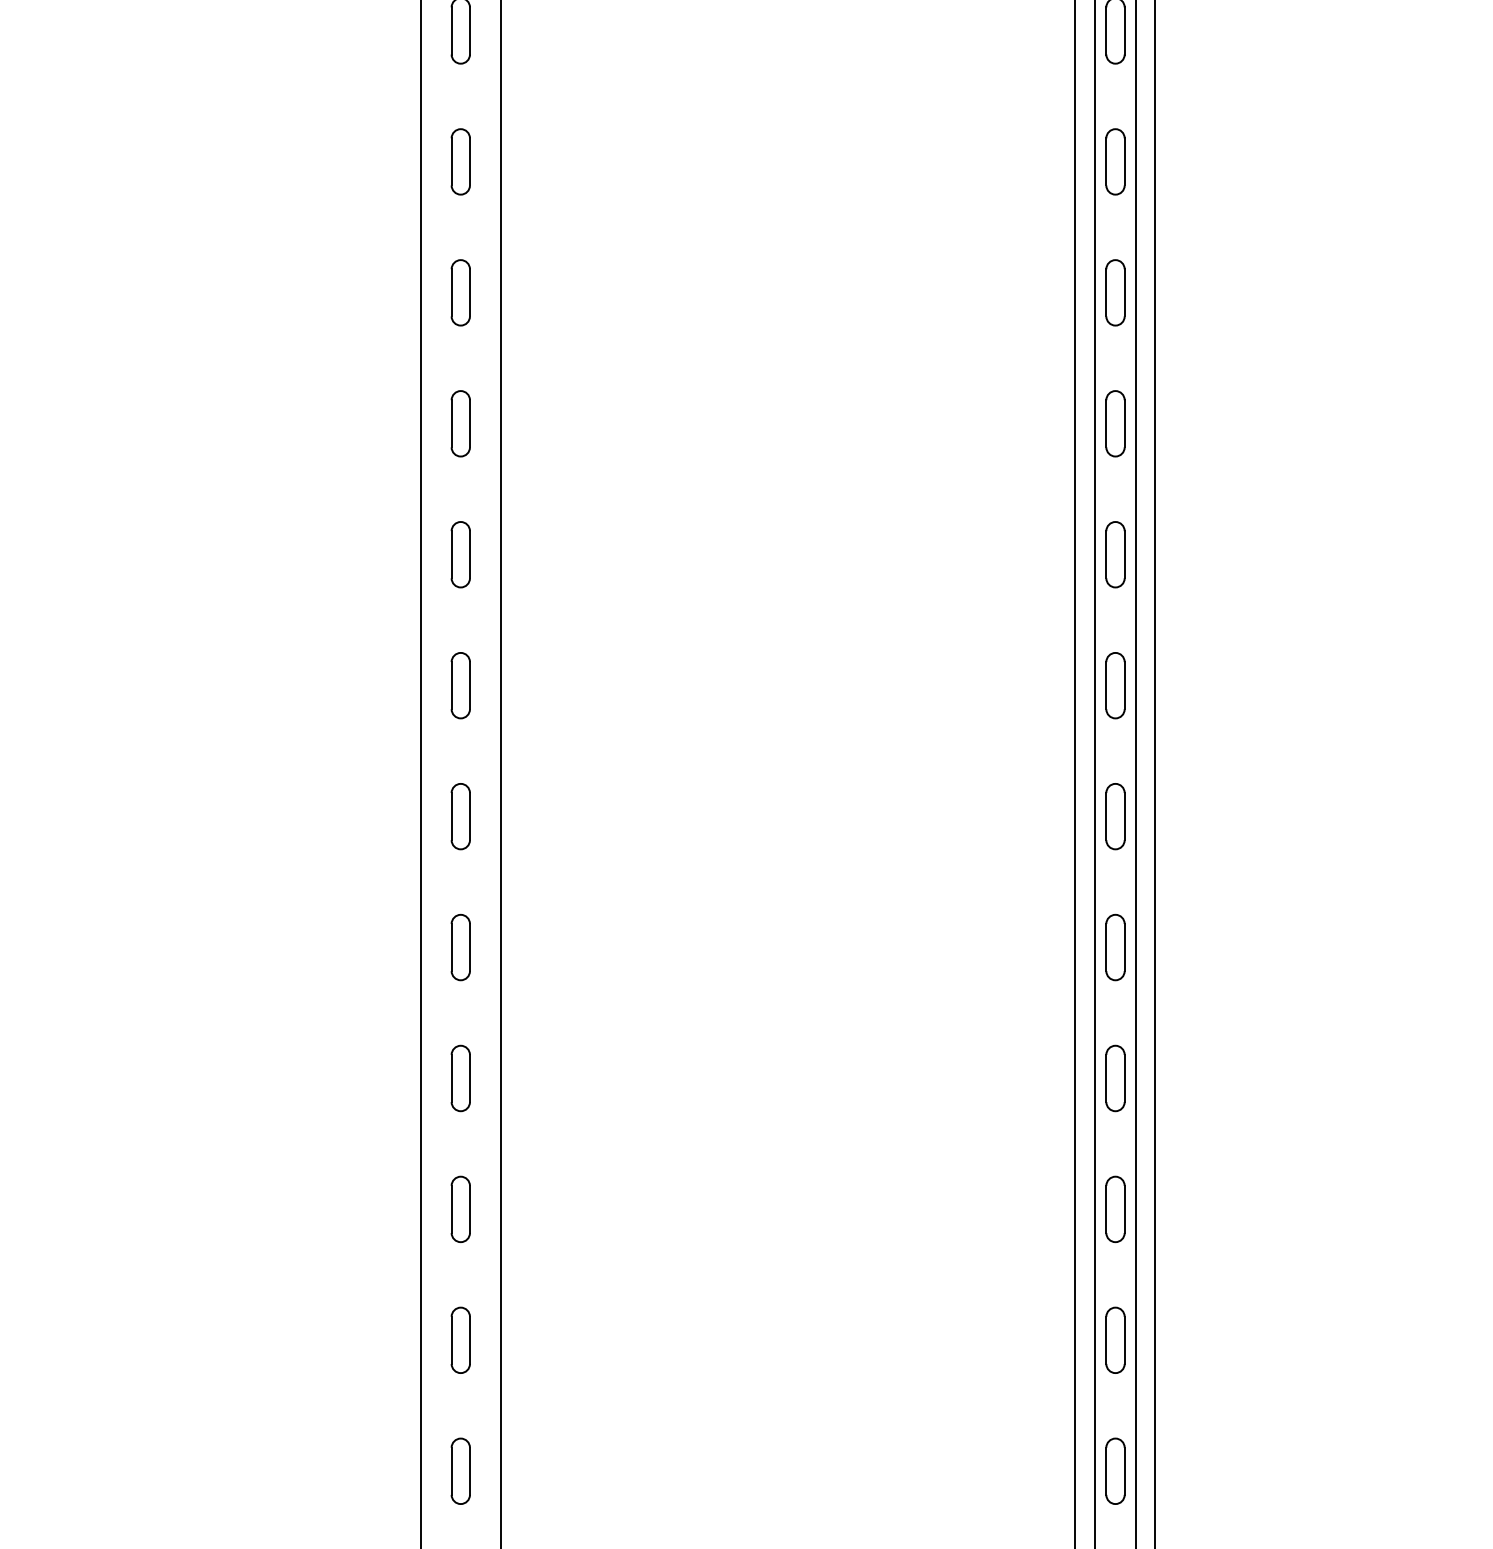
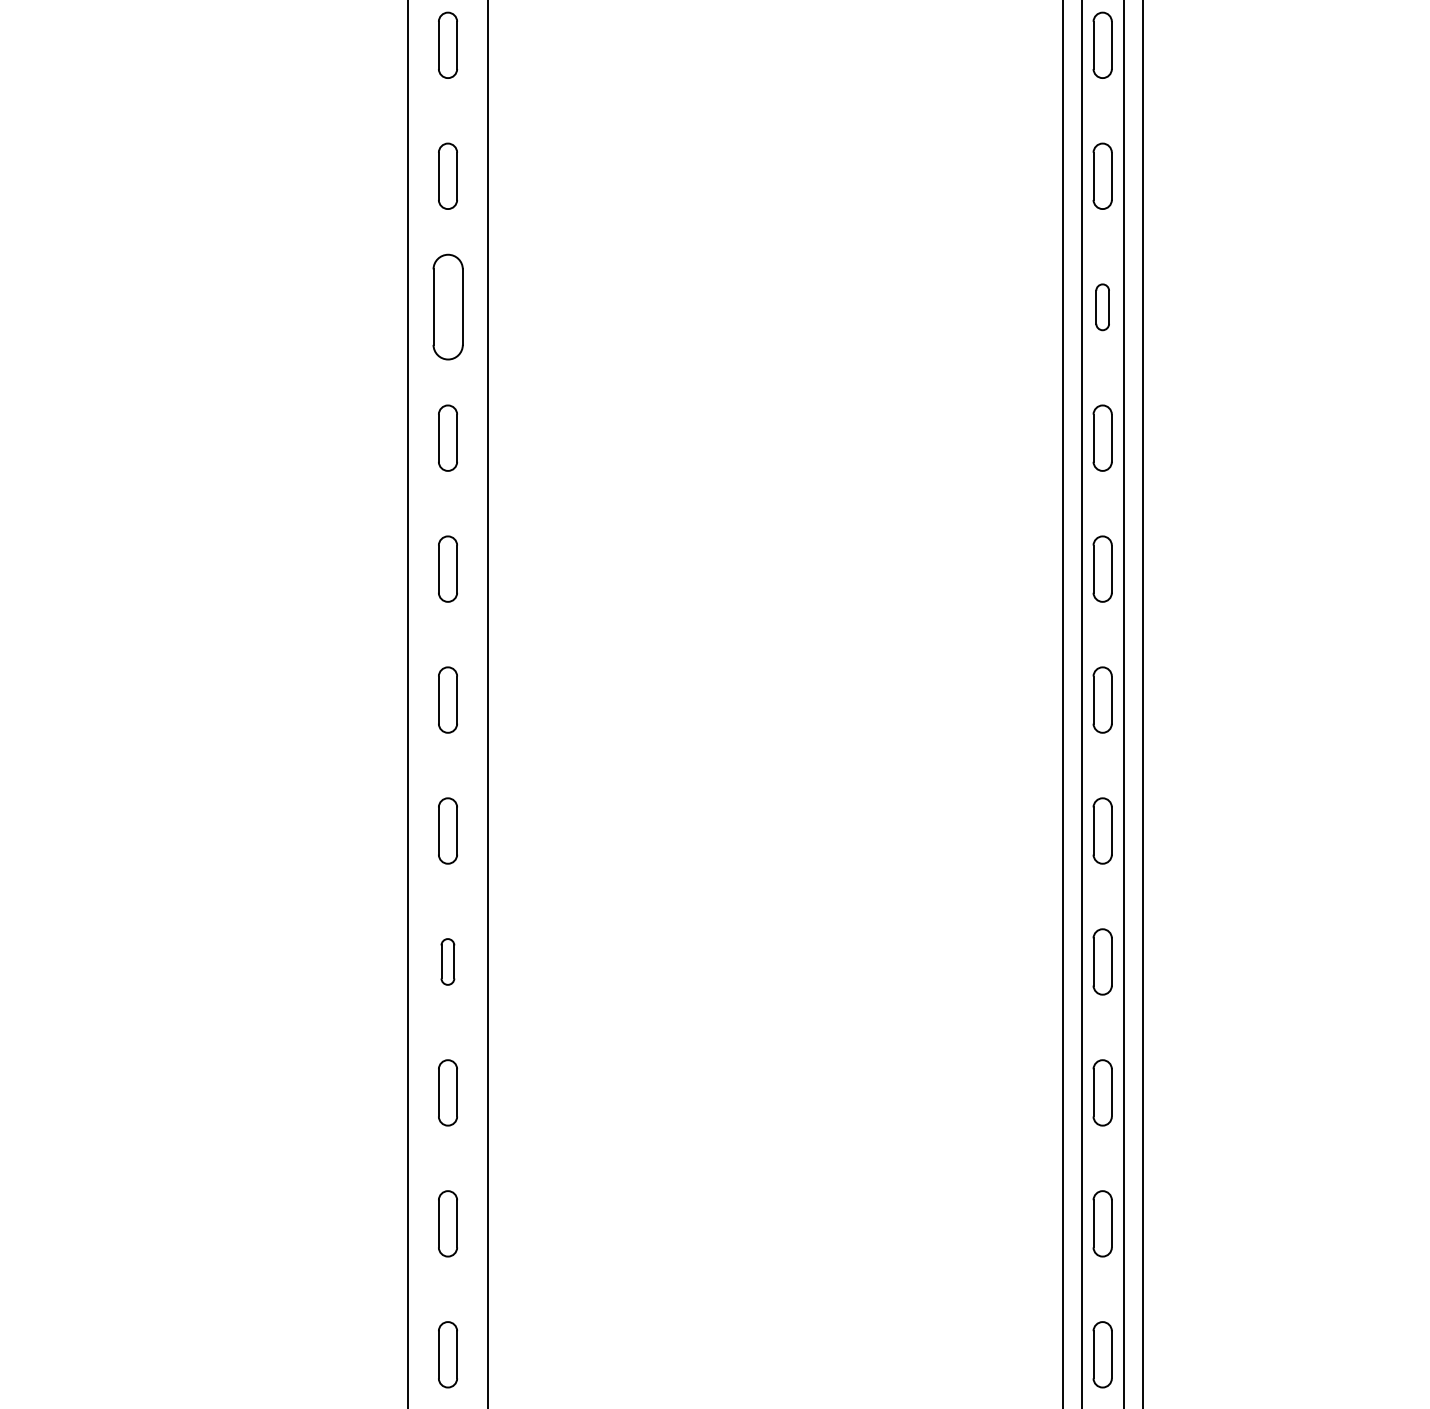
part: (460, 423) -> (447, 306), size x1.6
part: (1115, 423) -> (1102, 306), size x0.7
part: (460, 1078) -> (447, 961), size x0.7

